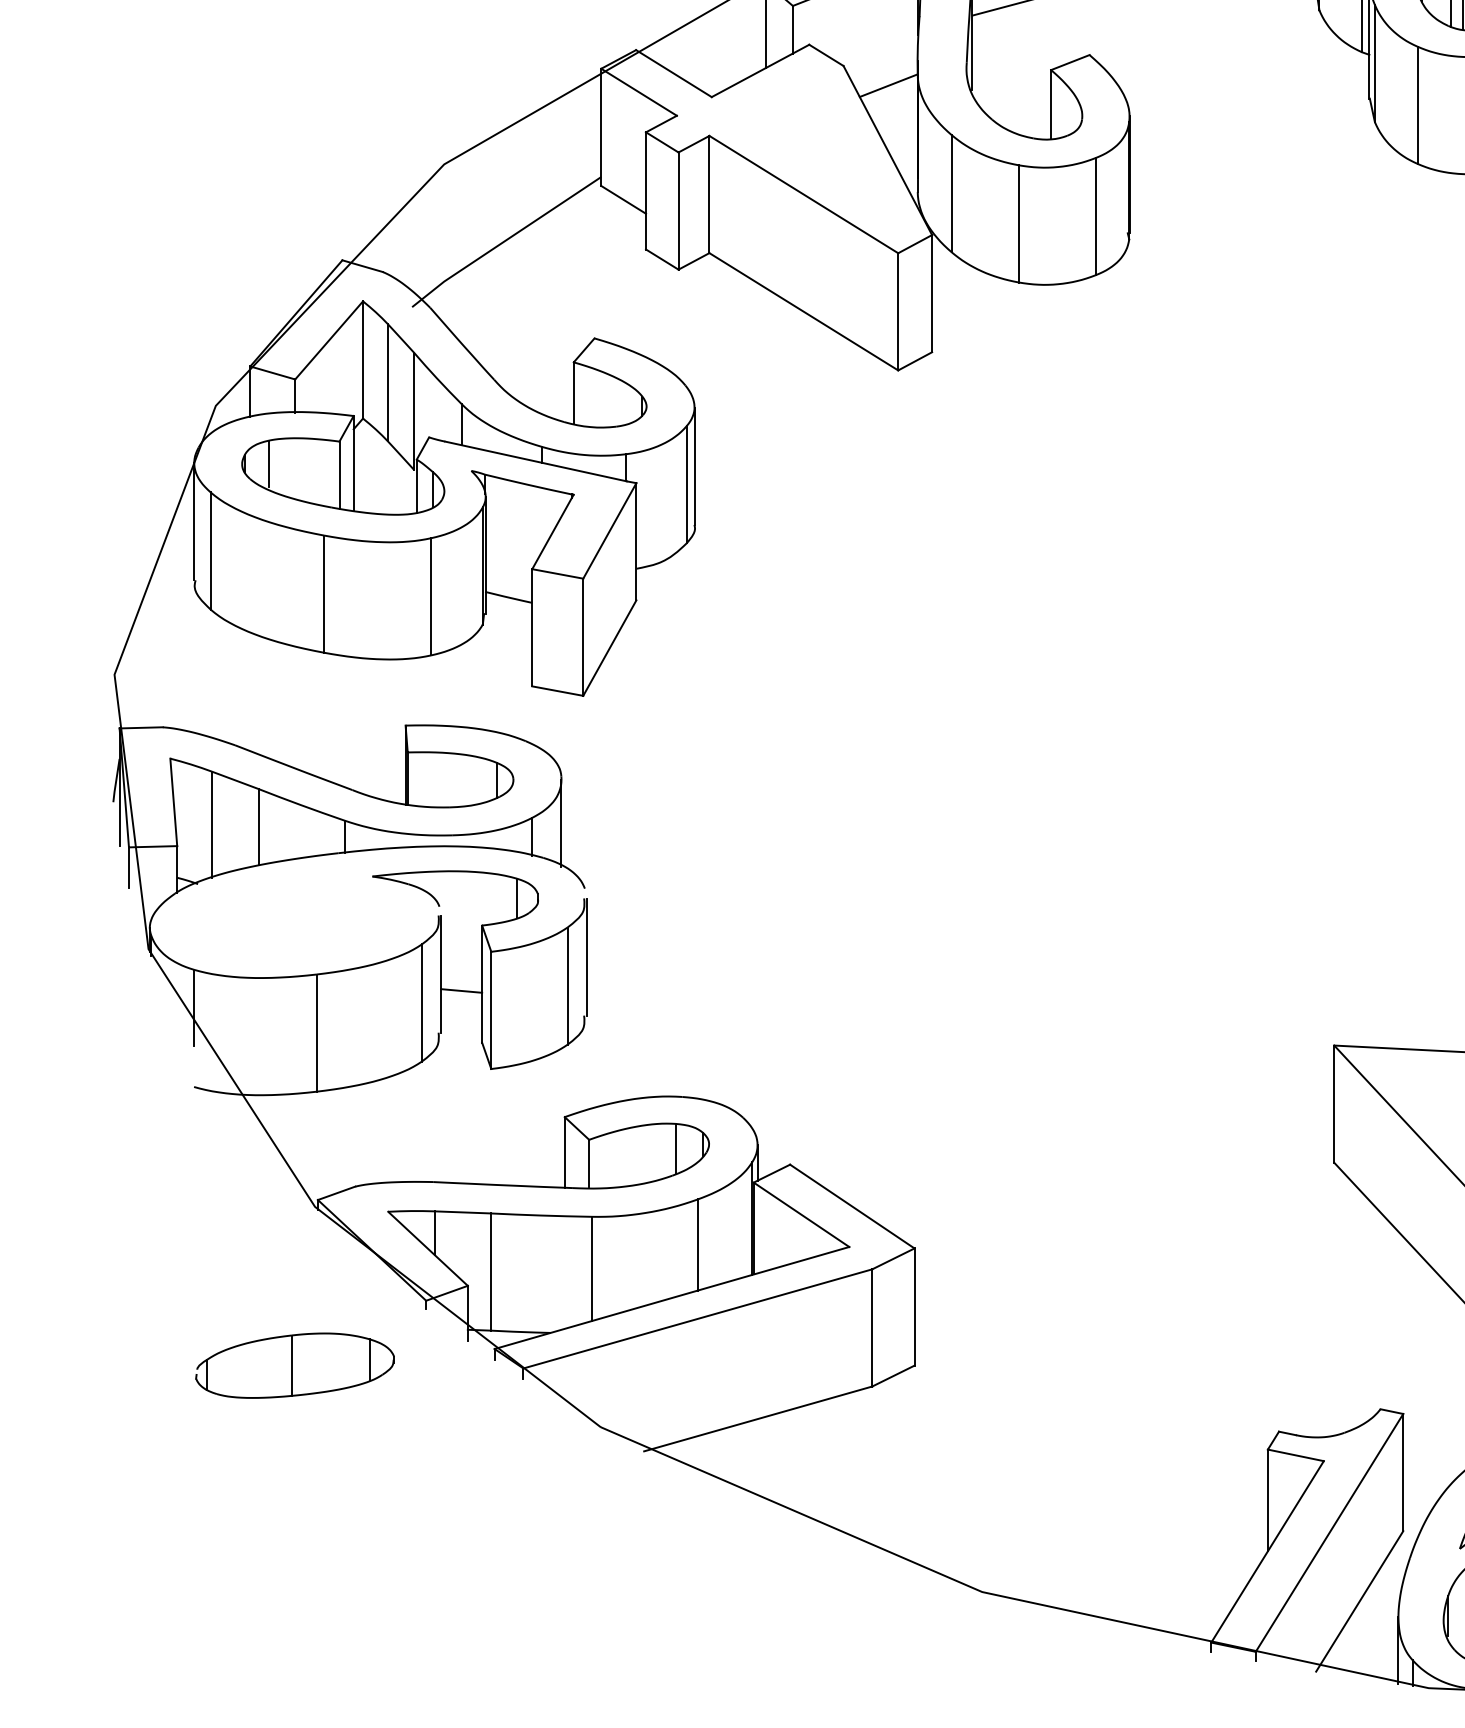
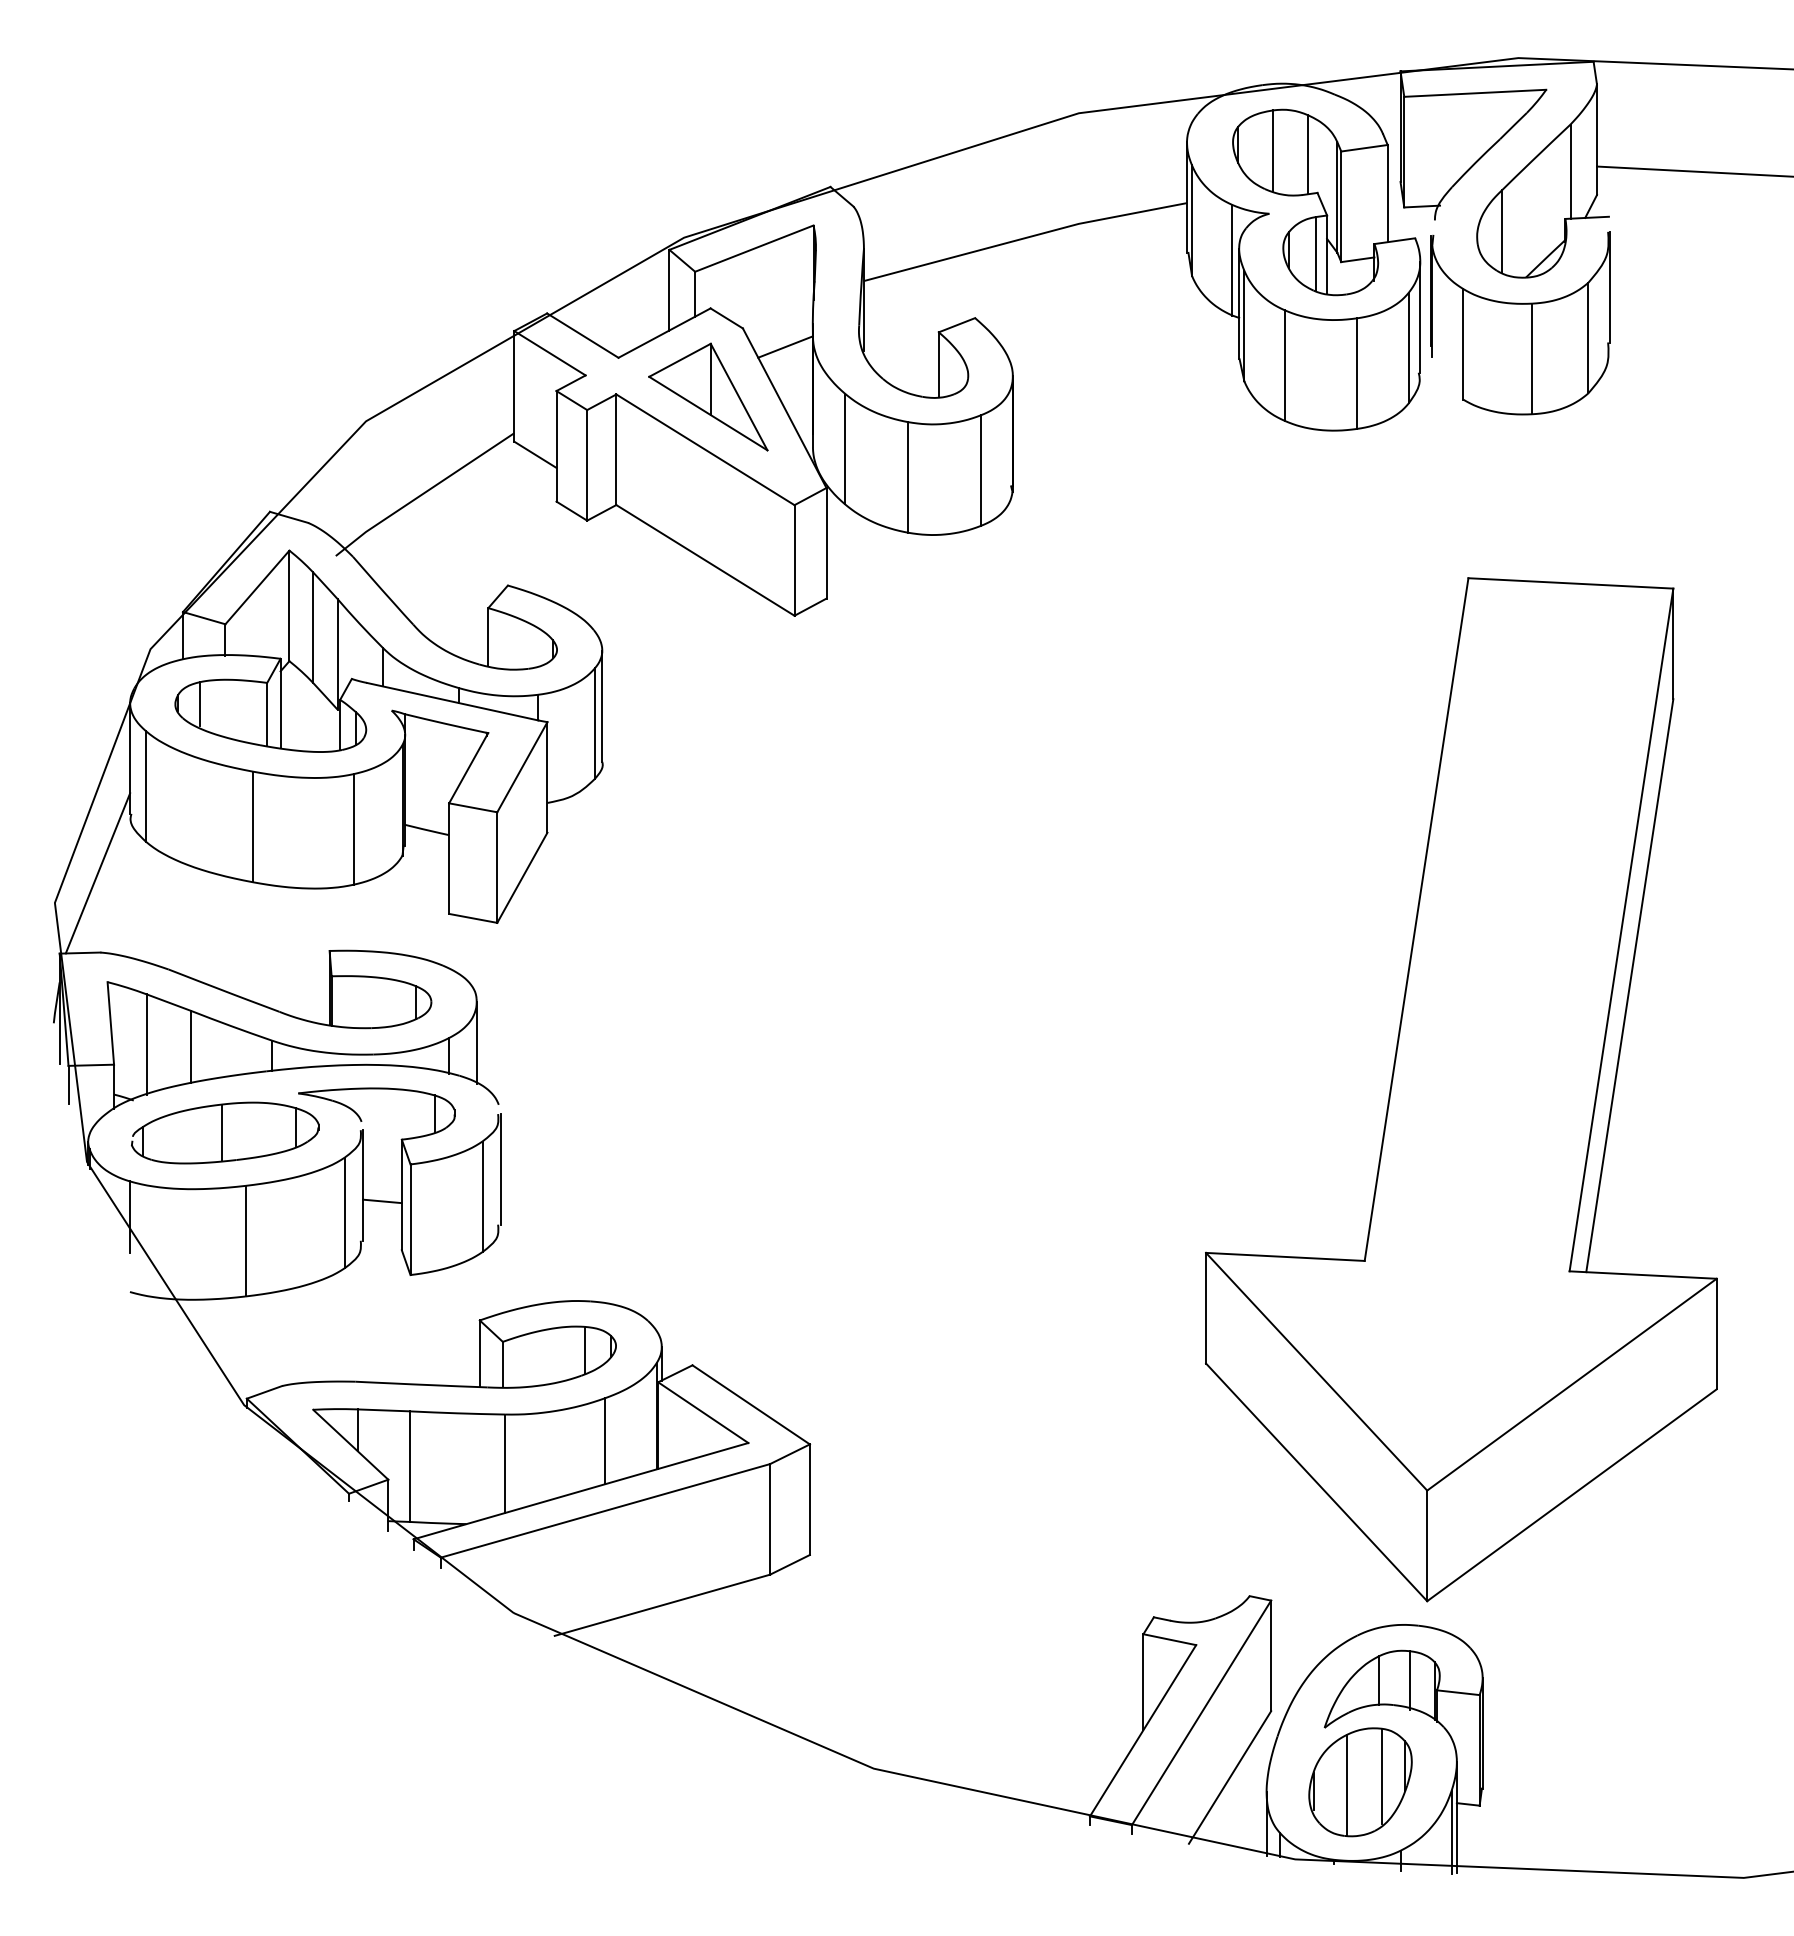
part: (807, 138) -> (708, 396), added
line: (159, 643) -> (97, 873), added
part: (295, 1365) -> (225, 1132), moved

